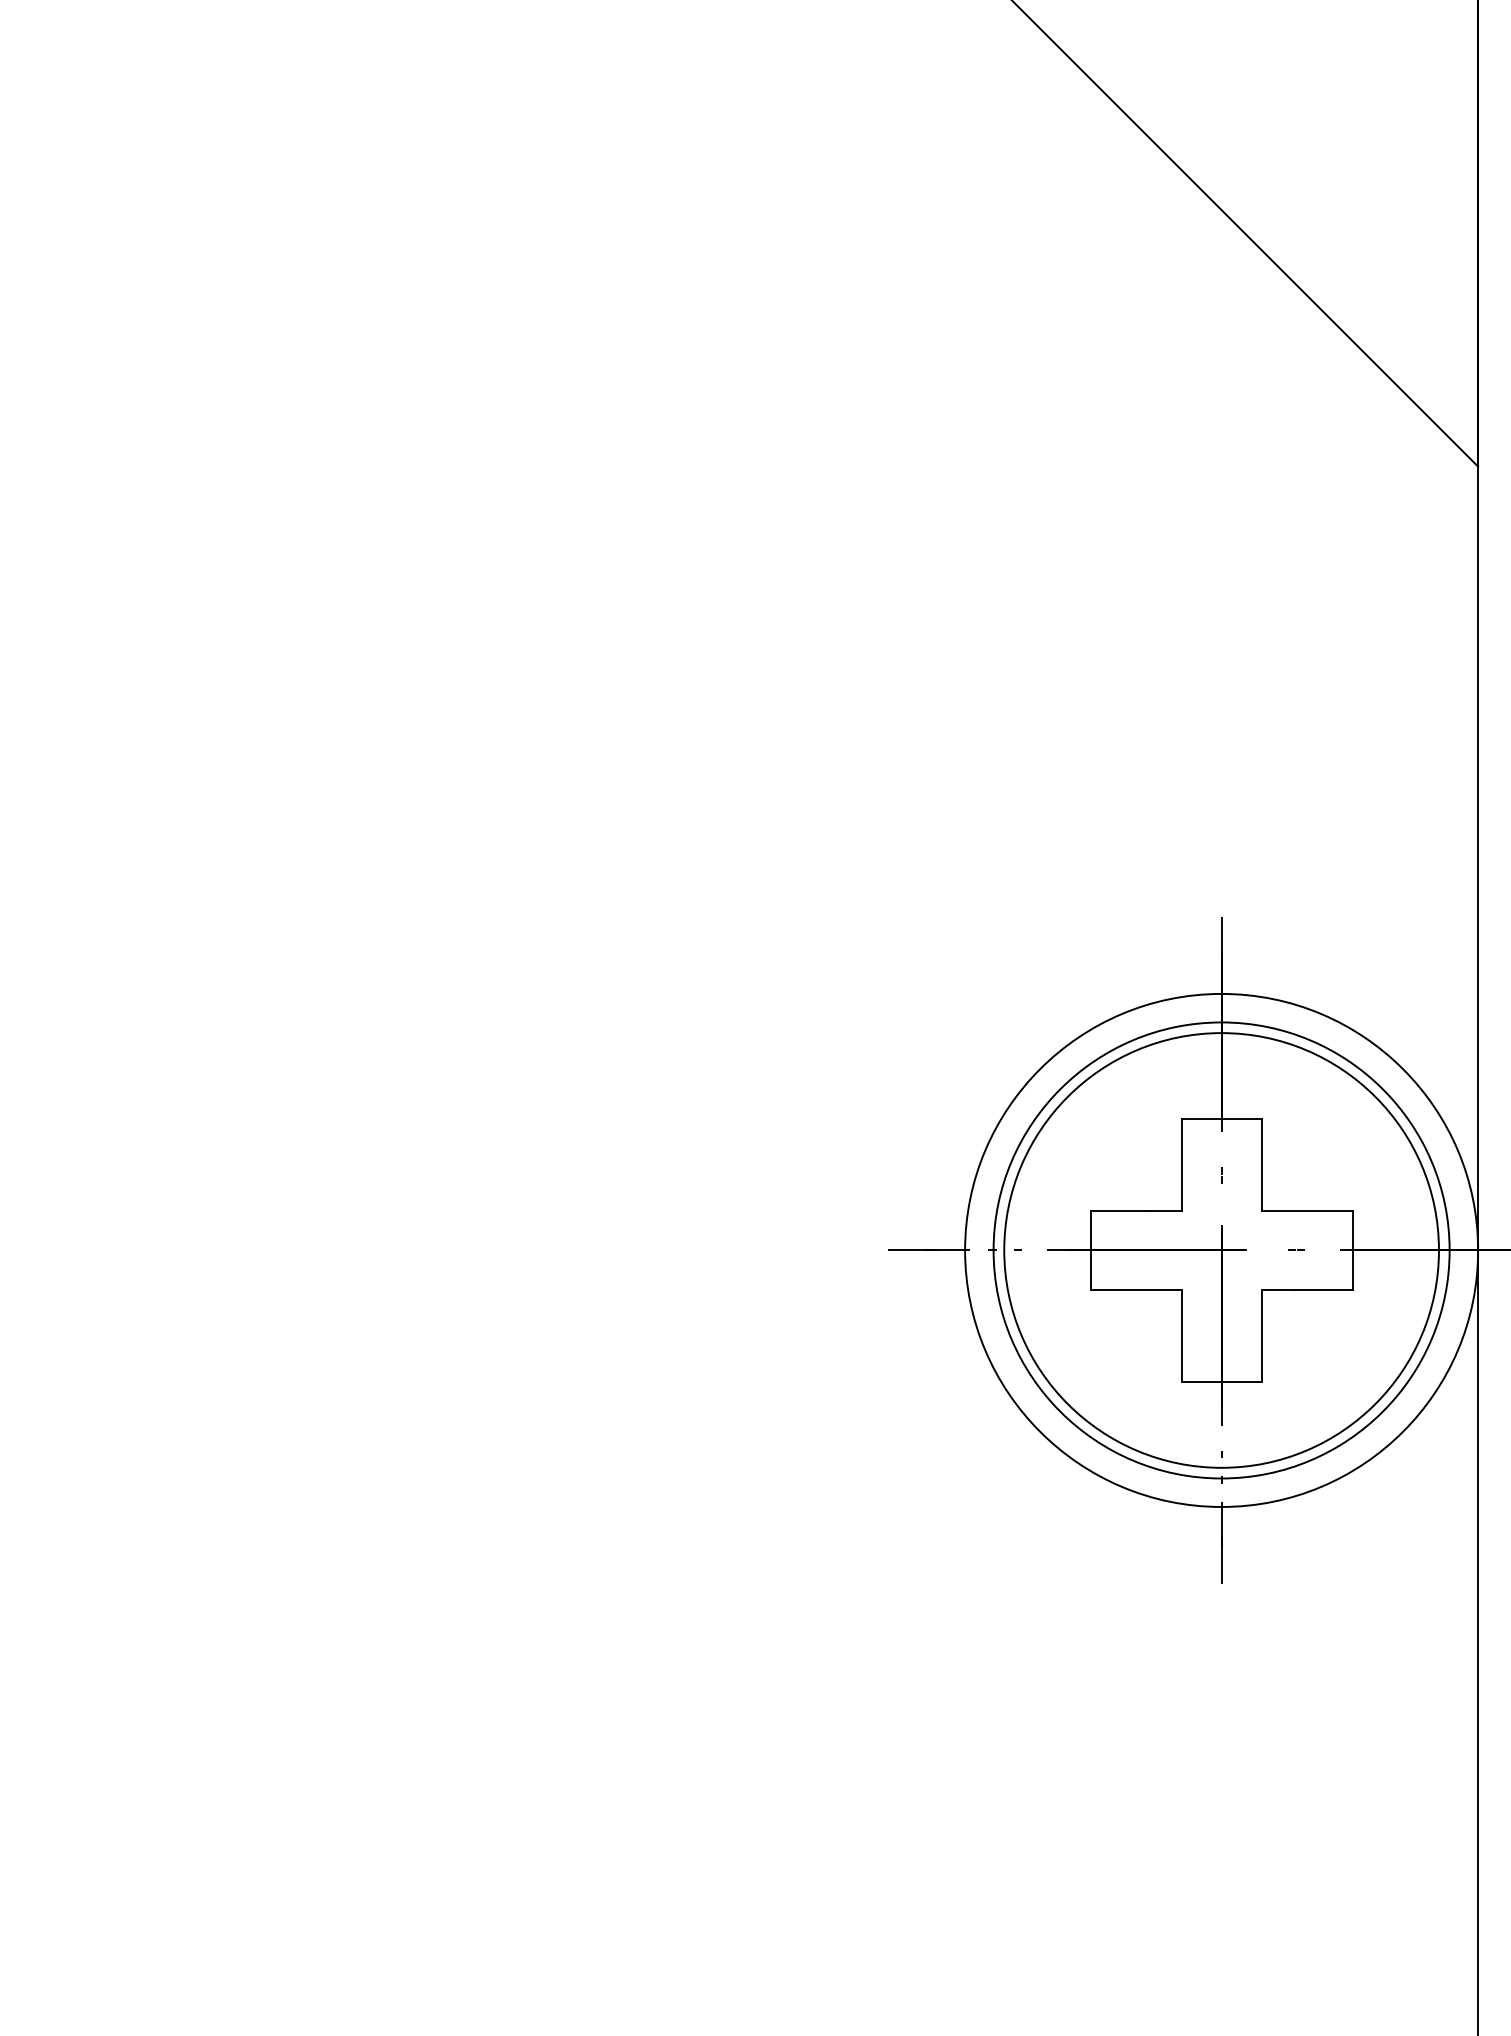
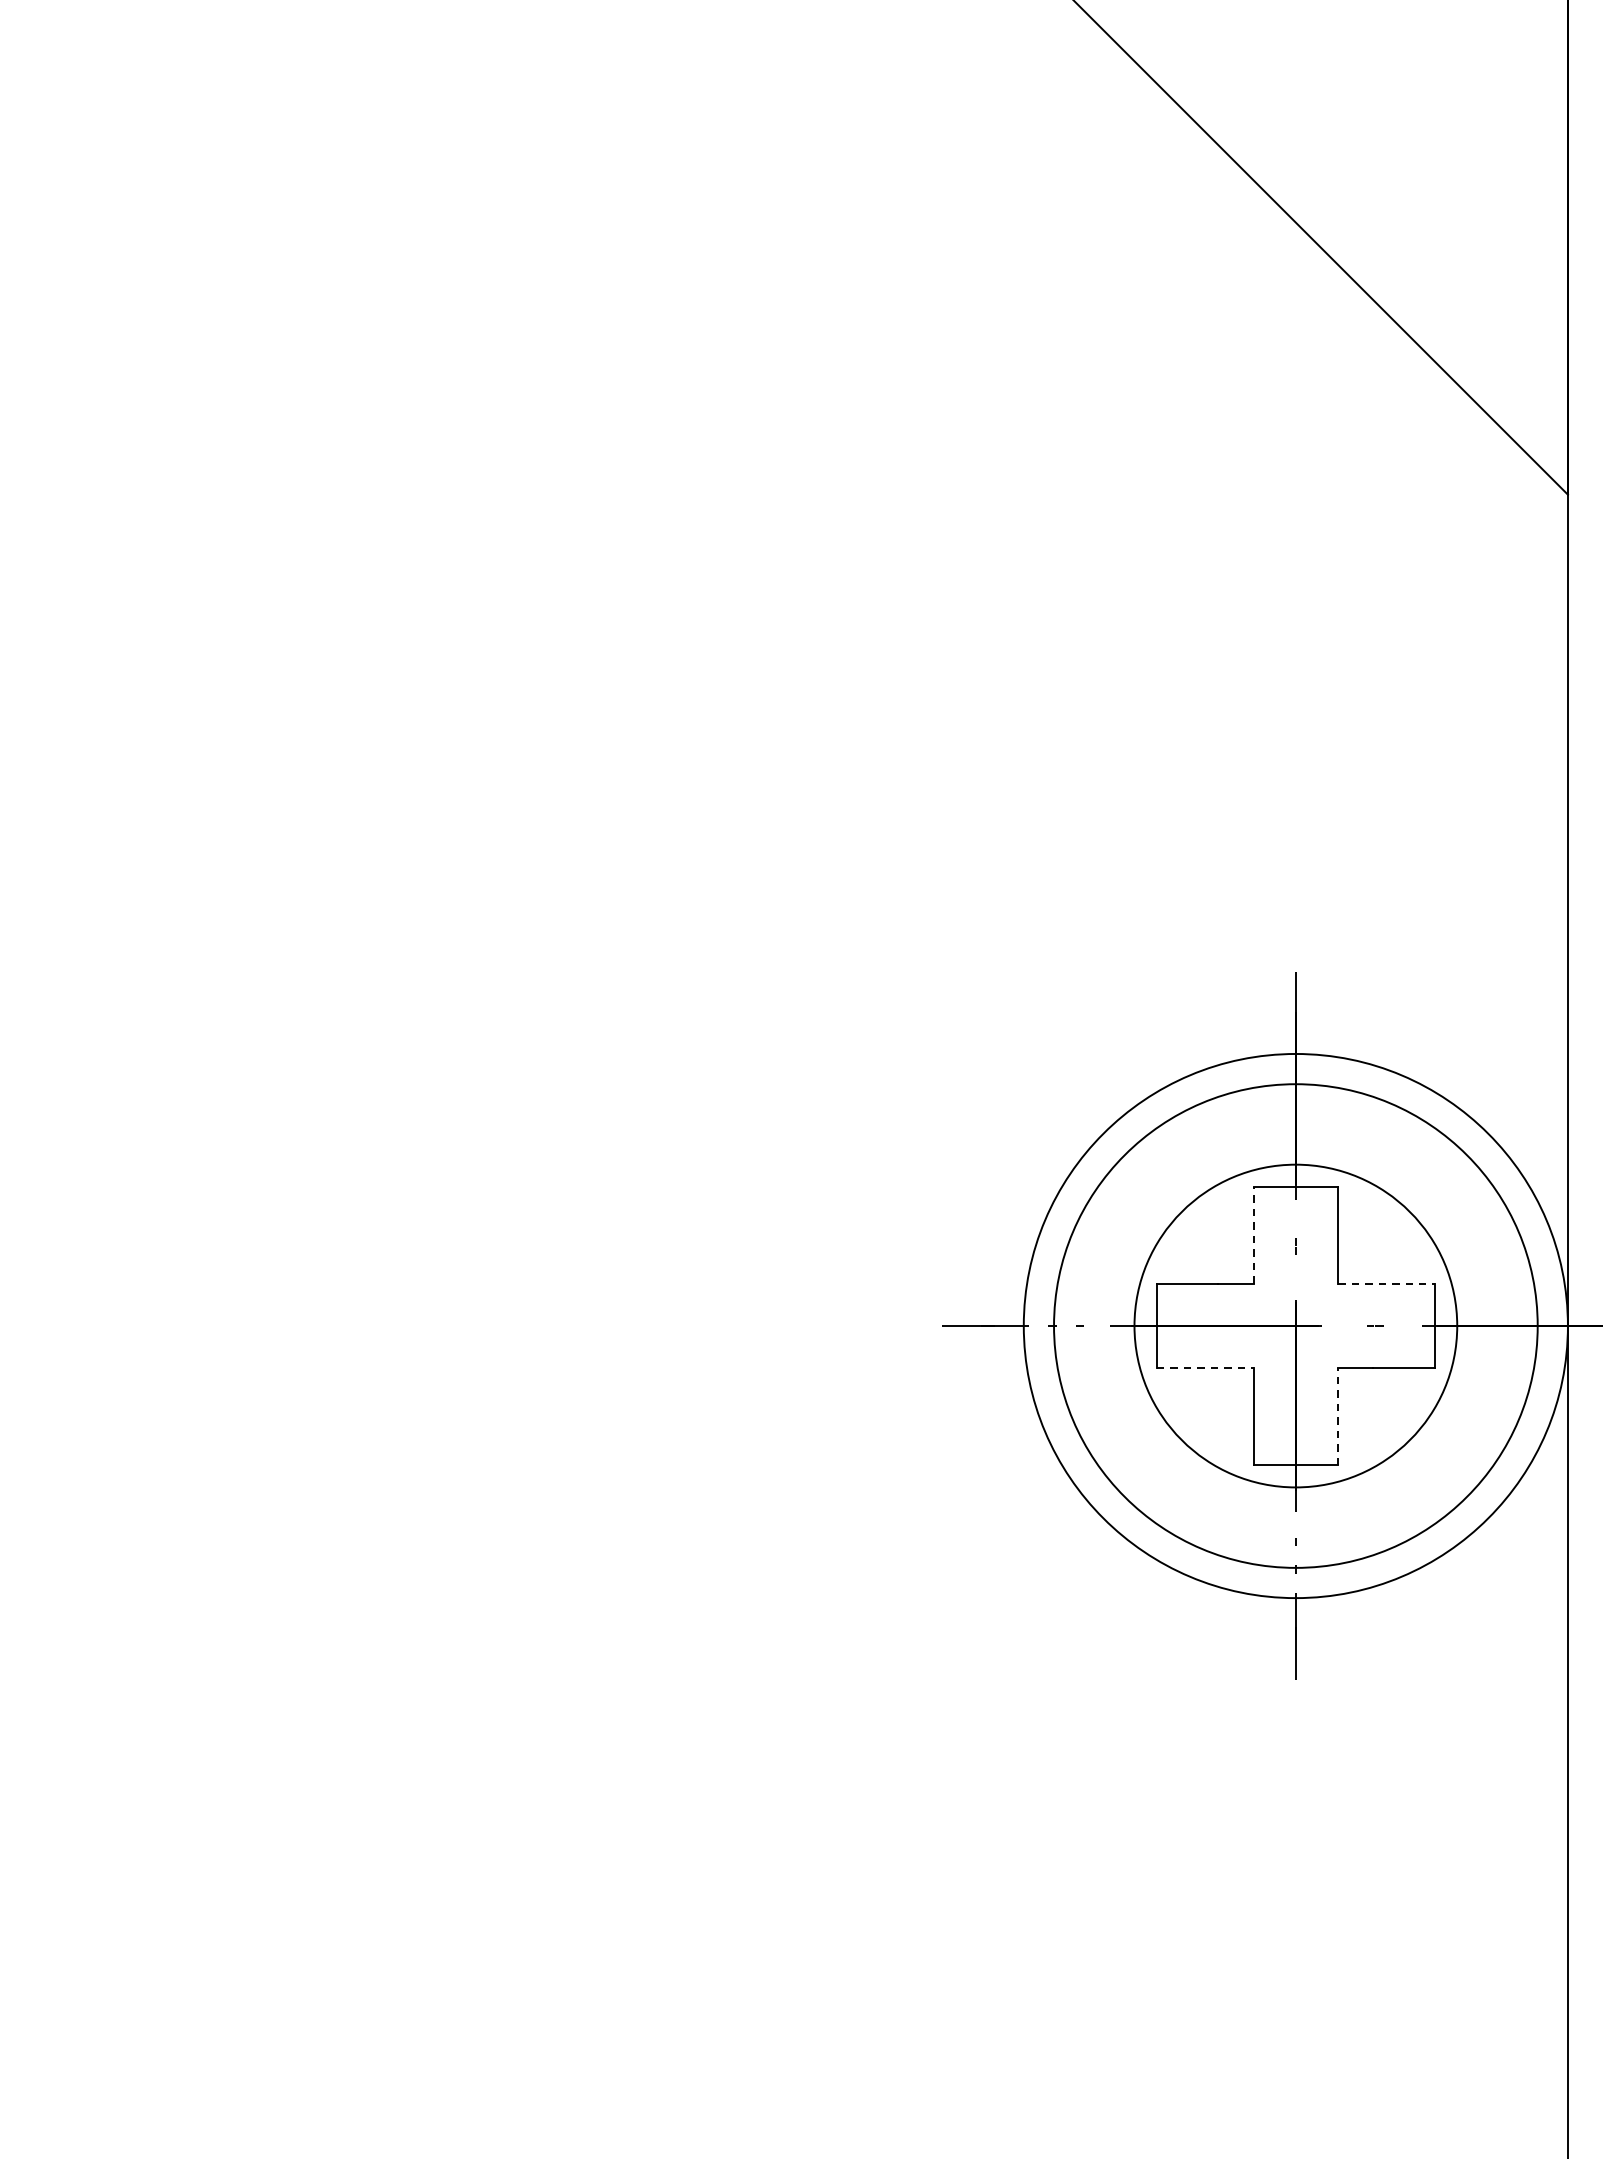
line: (1181, 1164) -> (1253, 1234), solid -> dashed
line: (1307, 1210) -> (1386, 1283), solid -> dashed
circle: (1221, 1250) -> (1295, 1326), size x0.7
line: (1136, 1290) -> (1205, 1368), solid -> dashed
line: (1261, 1335) -> (1338, 1416), solid -> dashed

